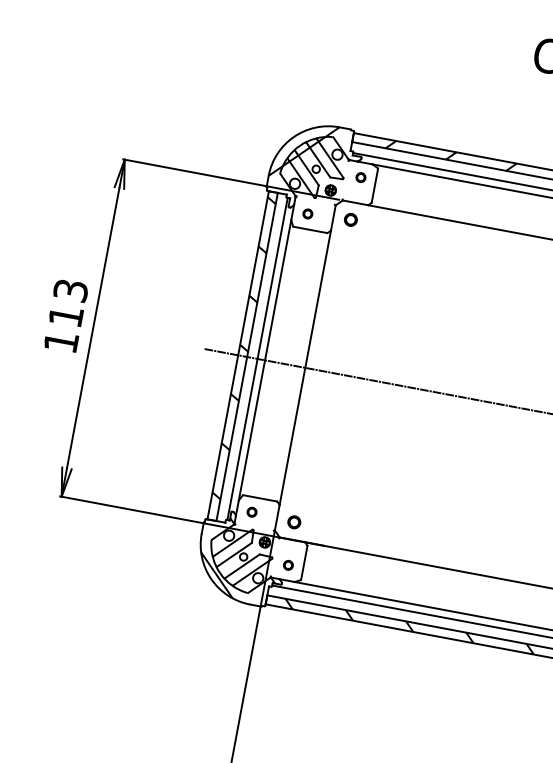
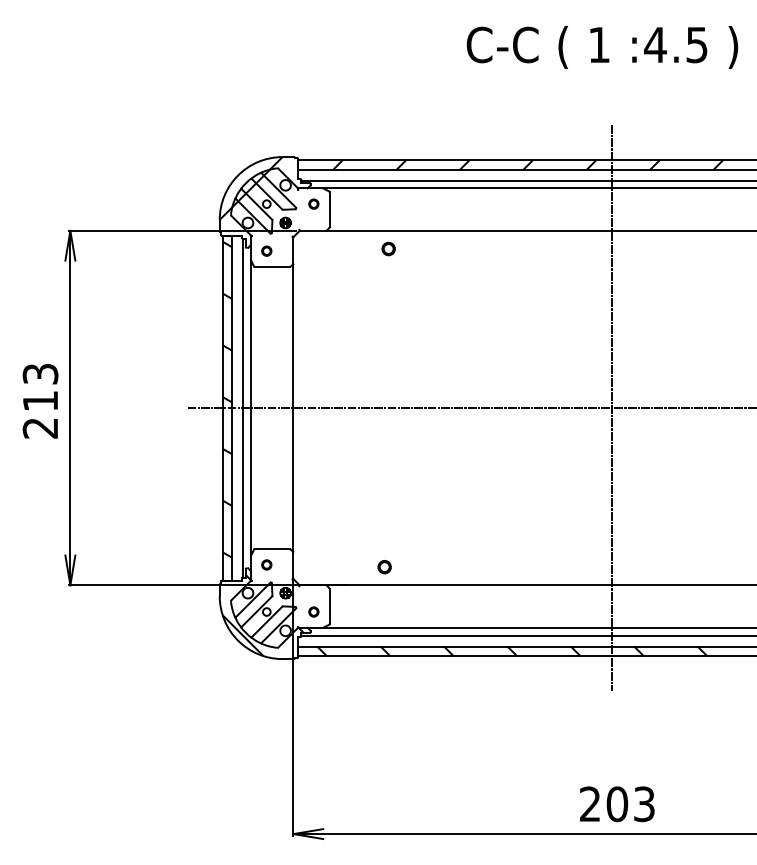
part: (350, 219) -> (388, 248), moved
text: (60, 342) -> (39, 428), 113 -> 213
part: (294, 522) -> (384, 567), moved

